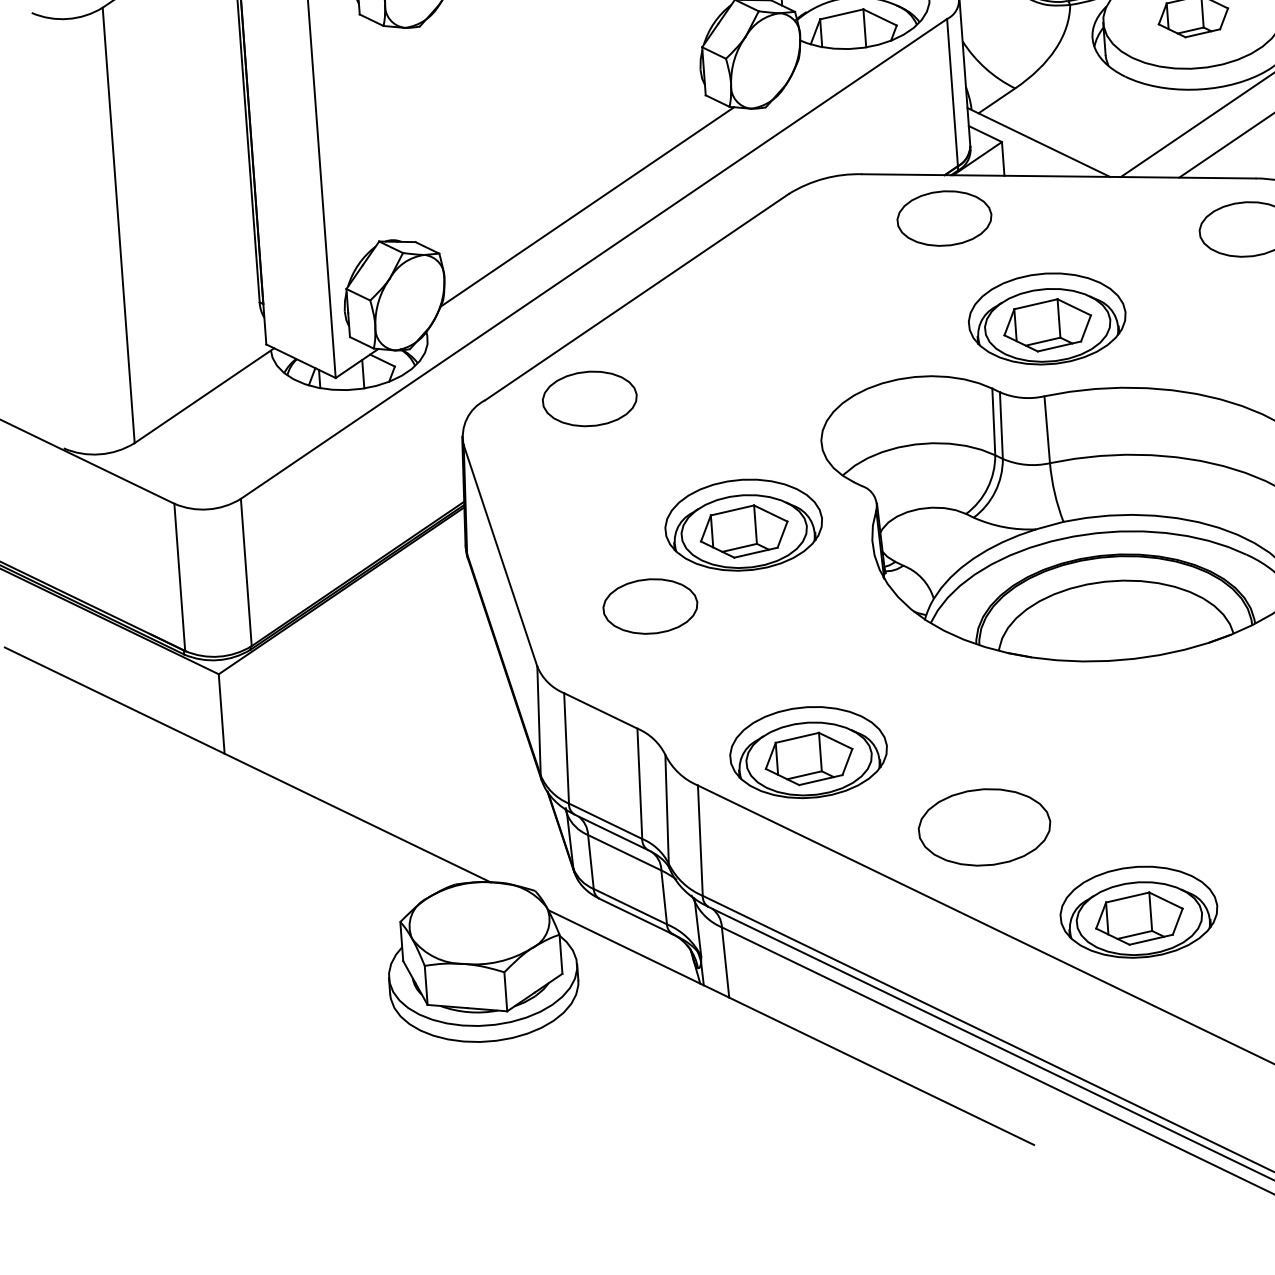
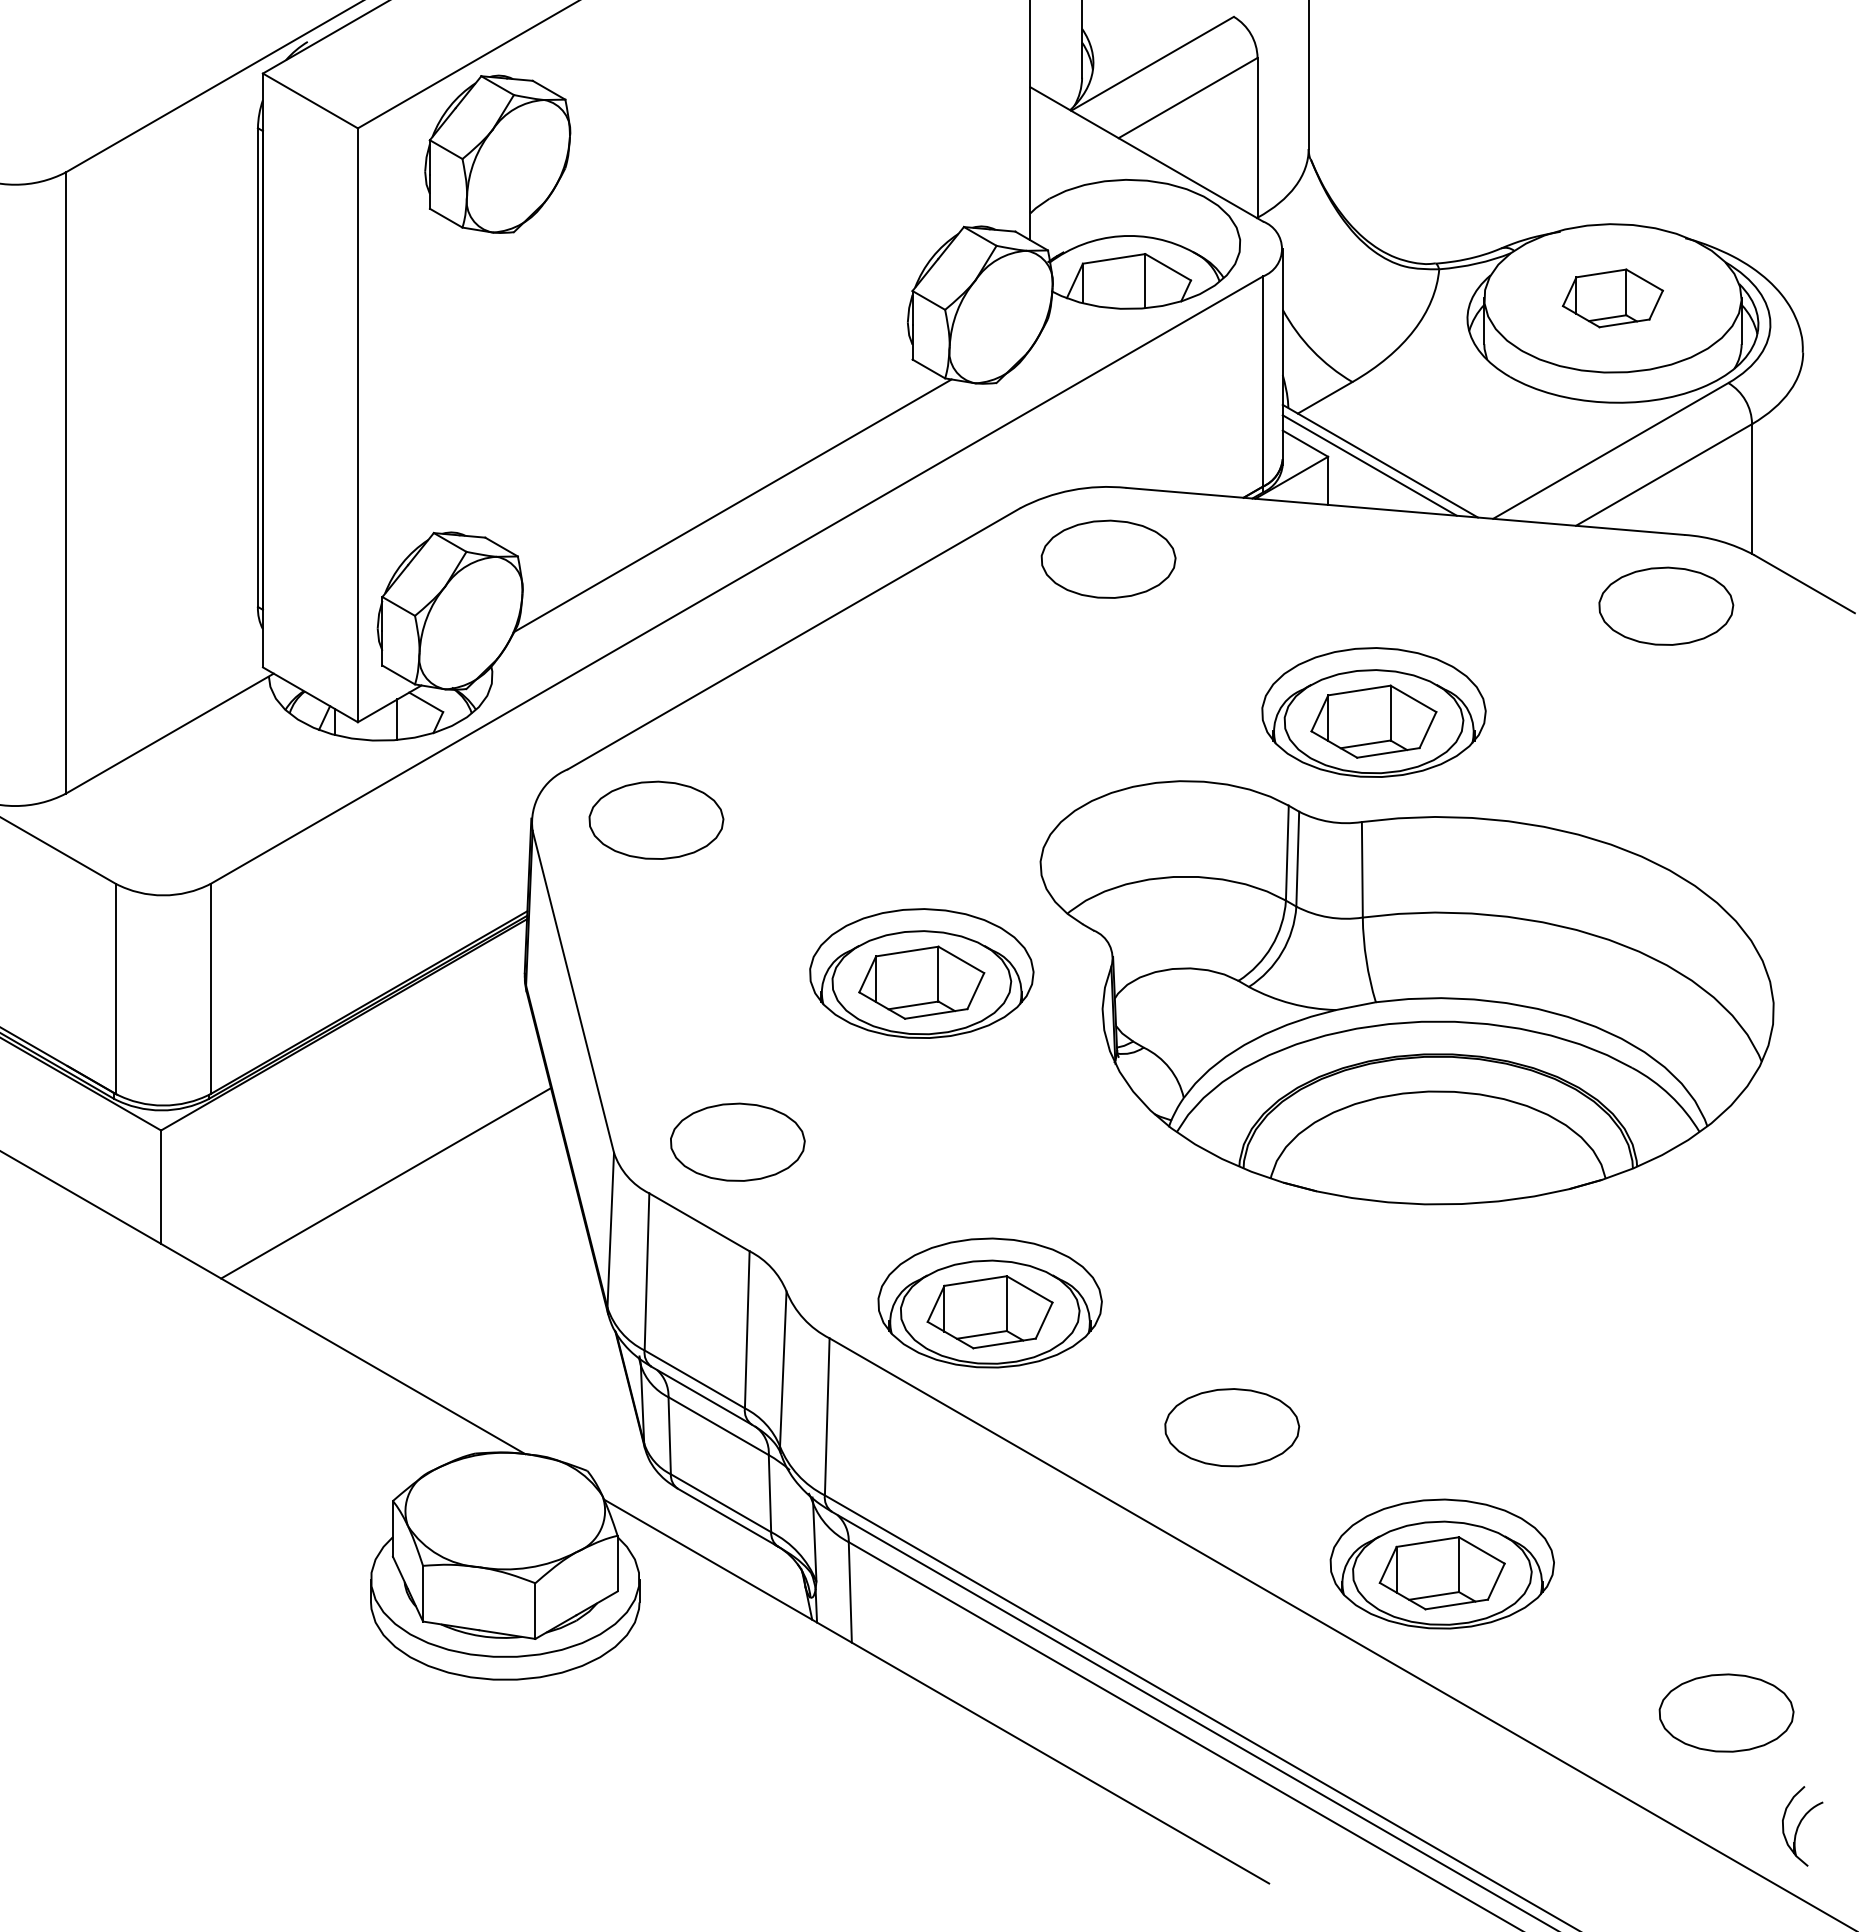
line: (1031, 146) -> (1369, 465), added
part: (944, 217) -> (1108, 558), moved
part: (589, 398) -> (656, 819), moved
part: (650, 605) -> (737, 1141), moved
line: (379, 699) -> (386, 1183), added
part: (984, 827) -> (1232, 1427), size x0.71

